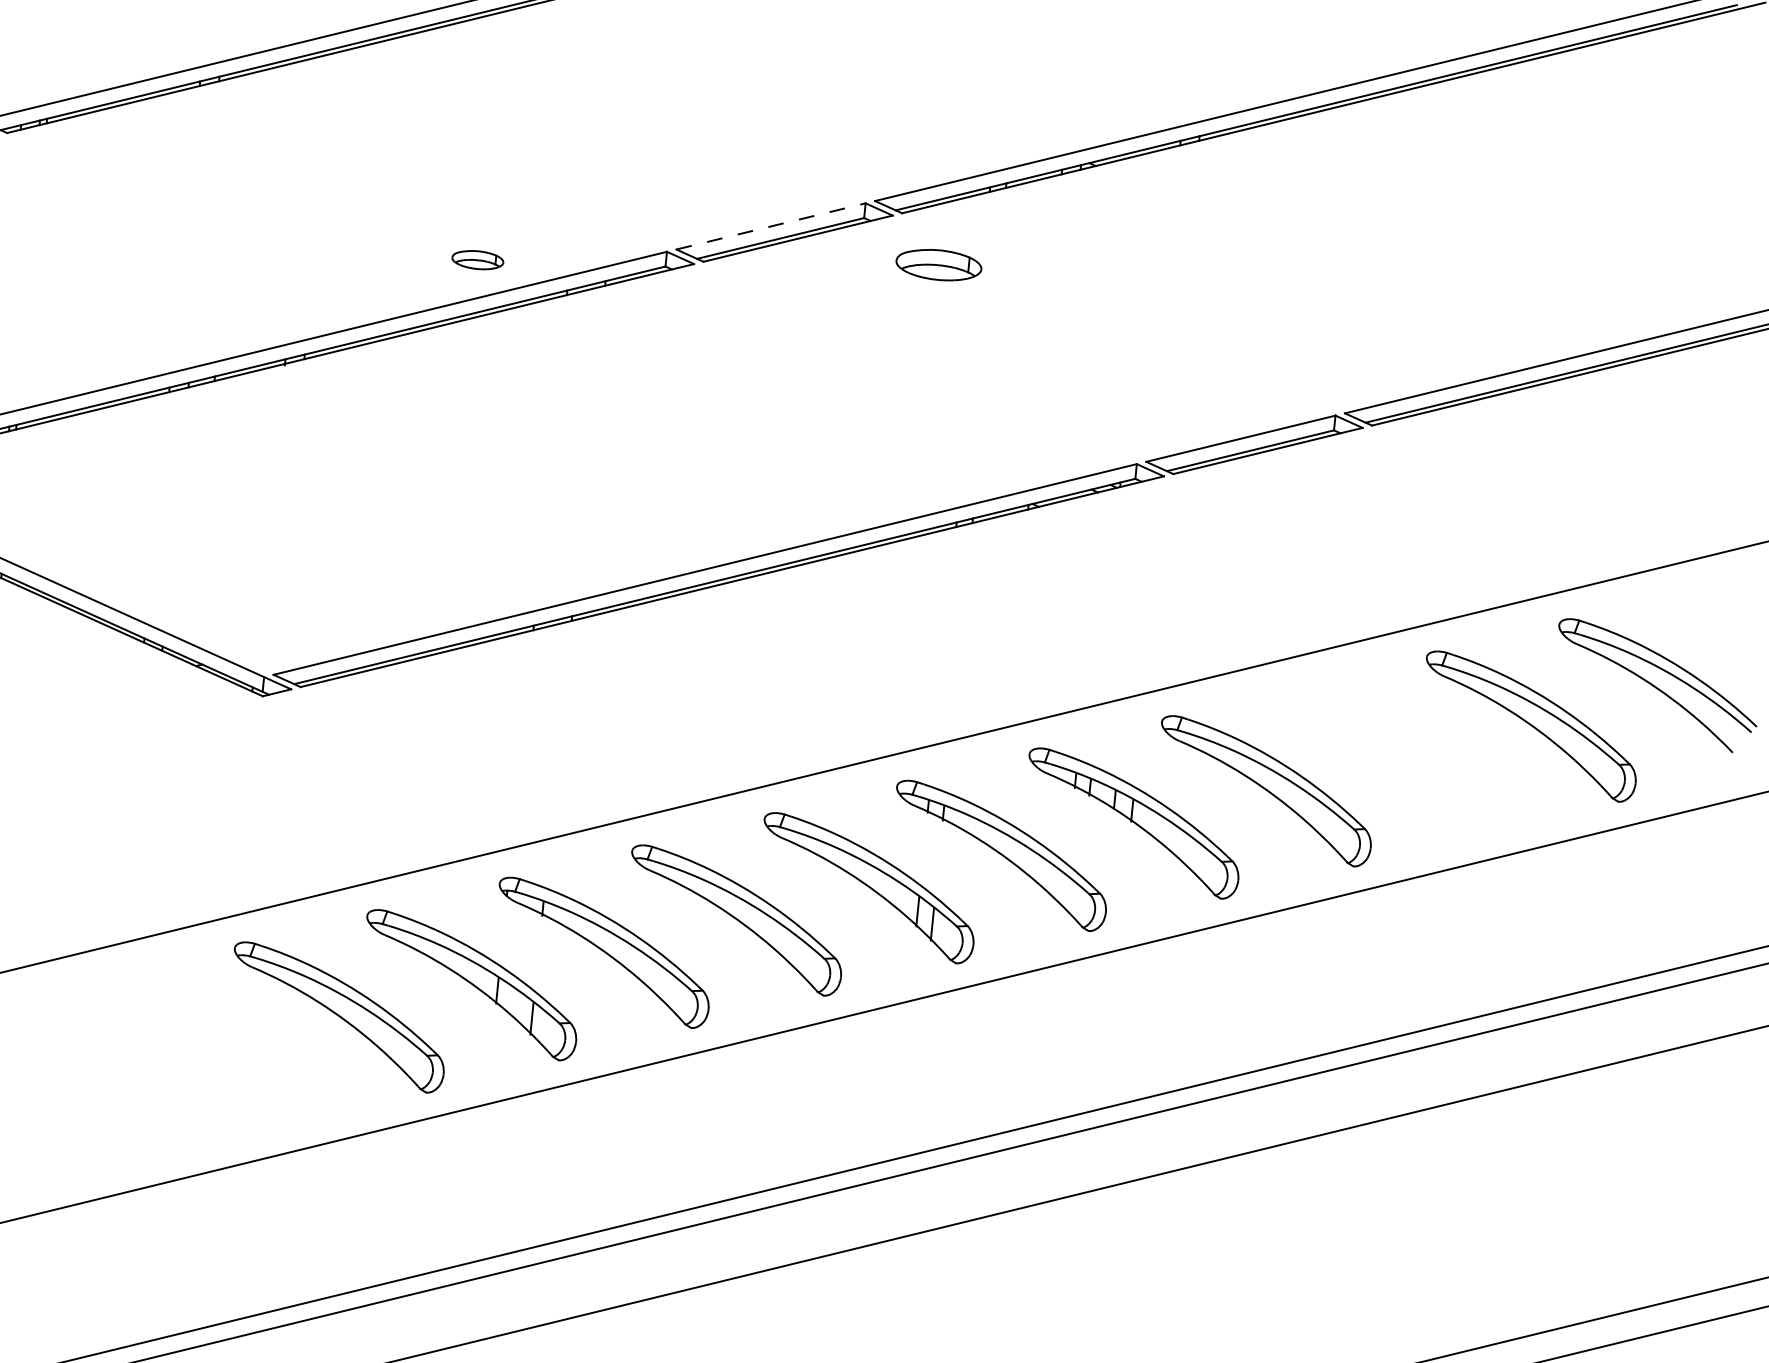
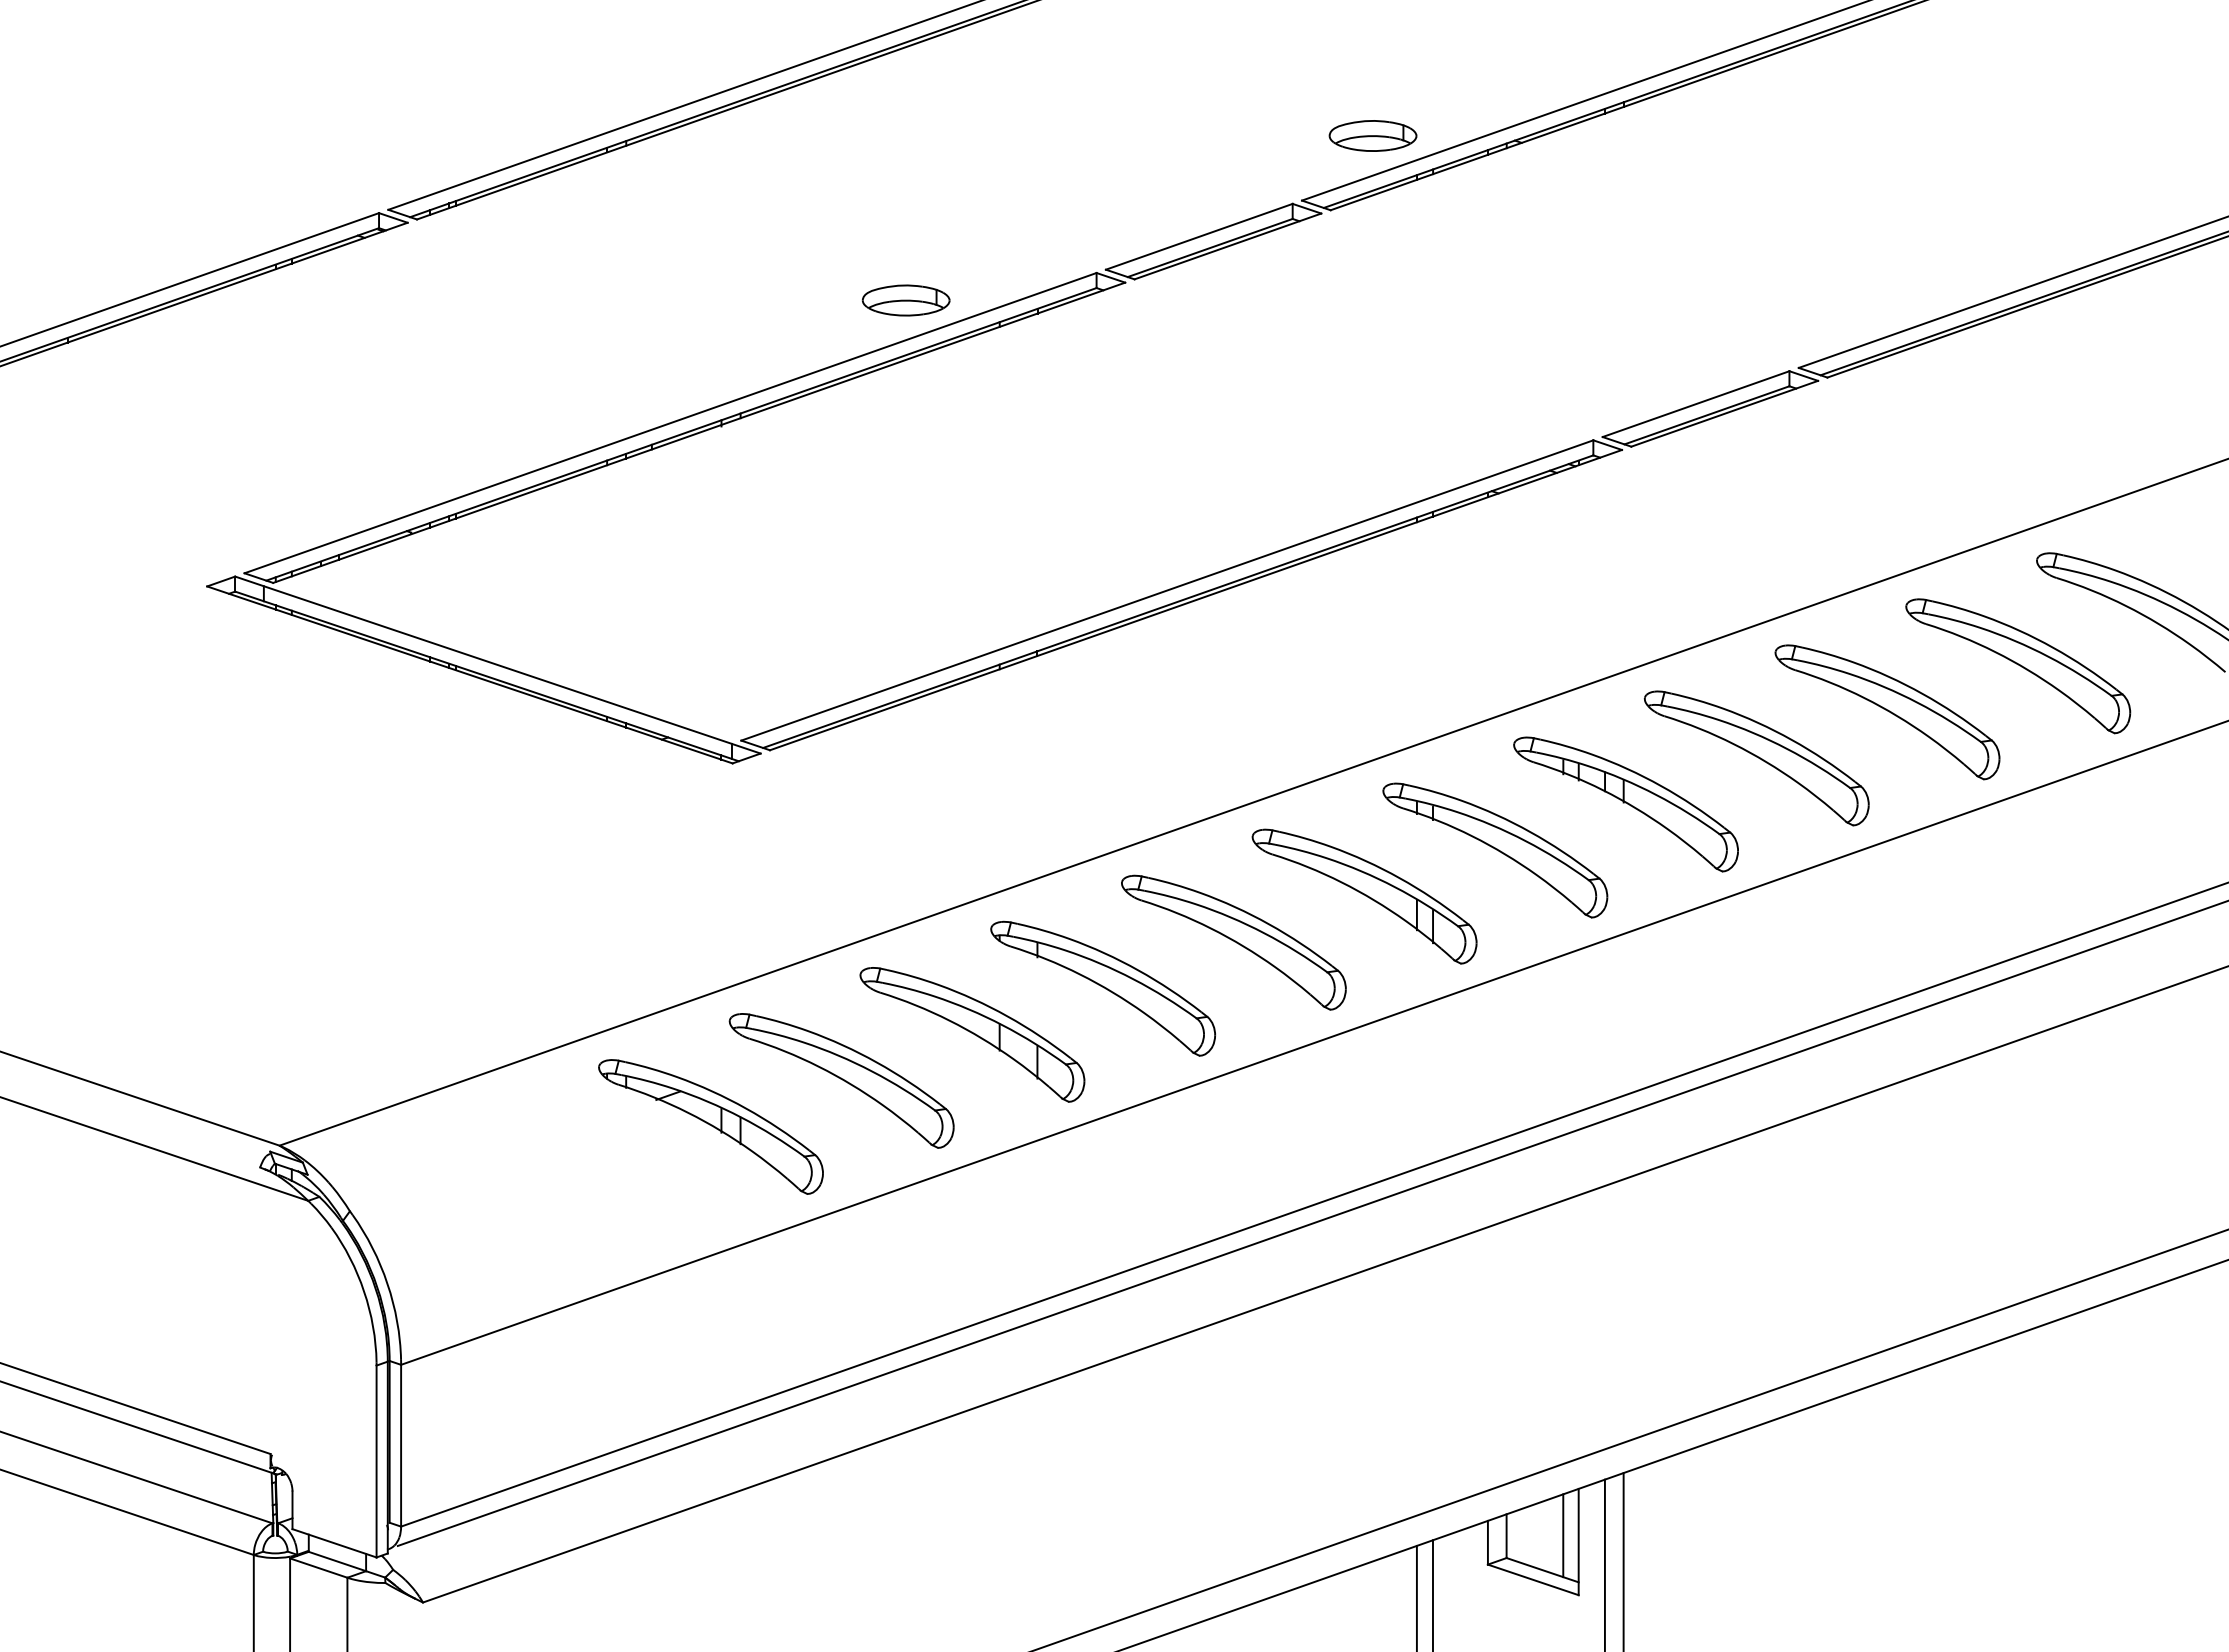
line: (771, 226) -> (1199, 236), dashed -> solid
part: (477, 260) -> (905, 300), size x1.67
part: (938, 264) -> (1372, 135), moved
part: (1398, 759) -> (1887, 712), added
part: (205, 1049) -> (710, 1126), added

